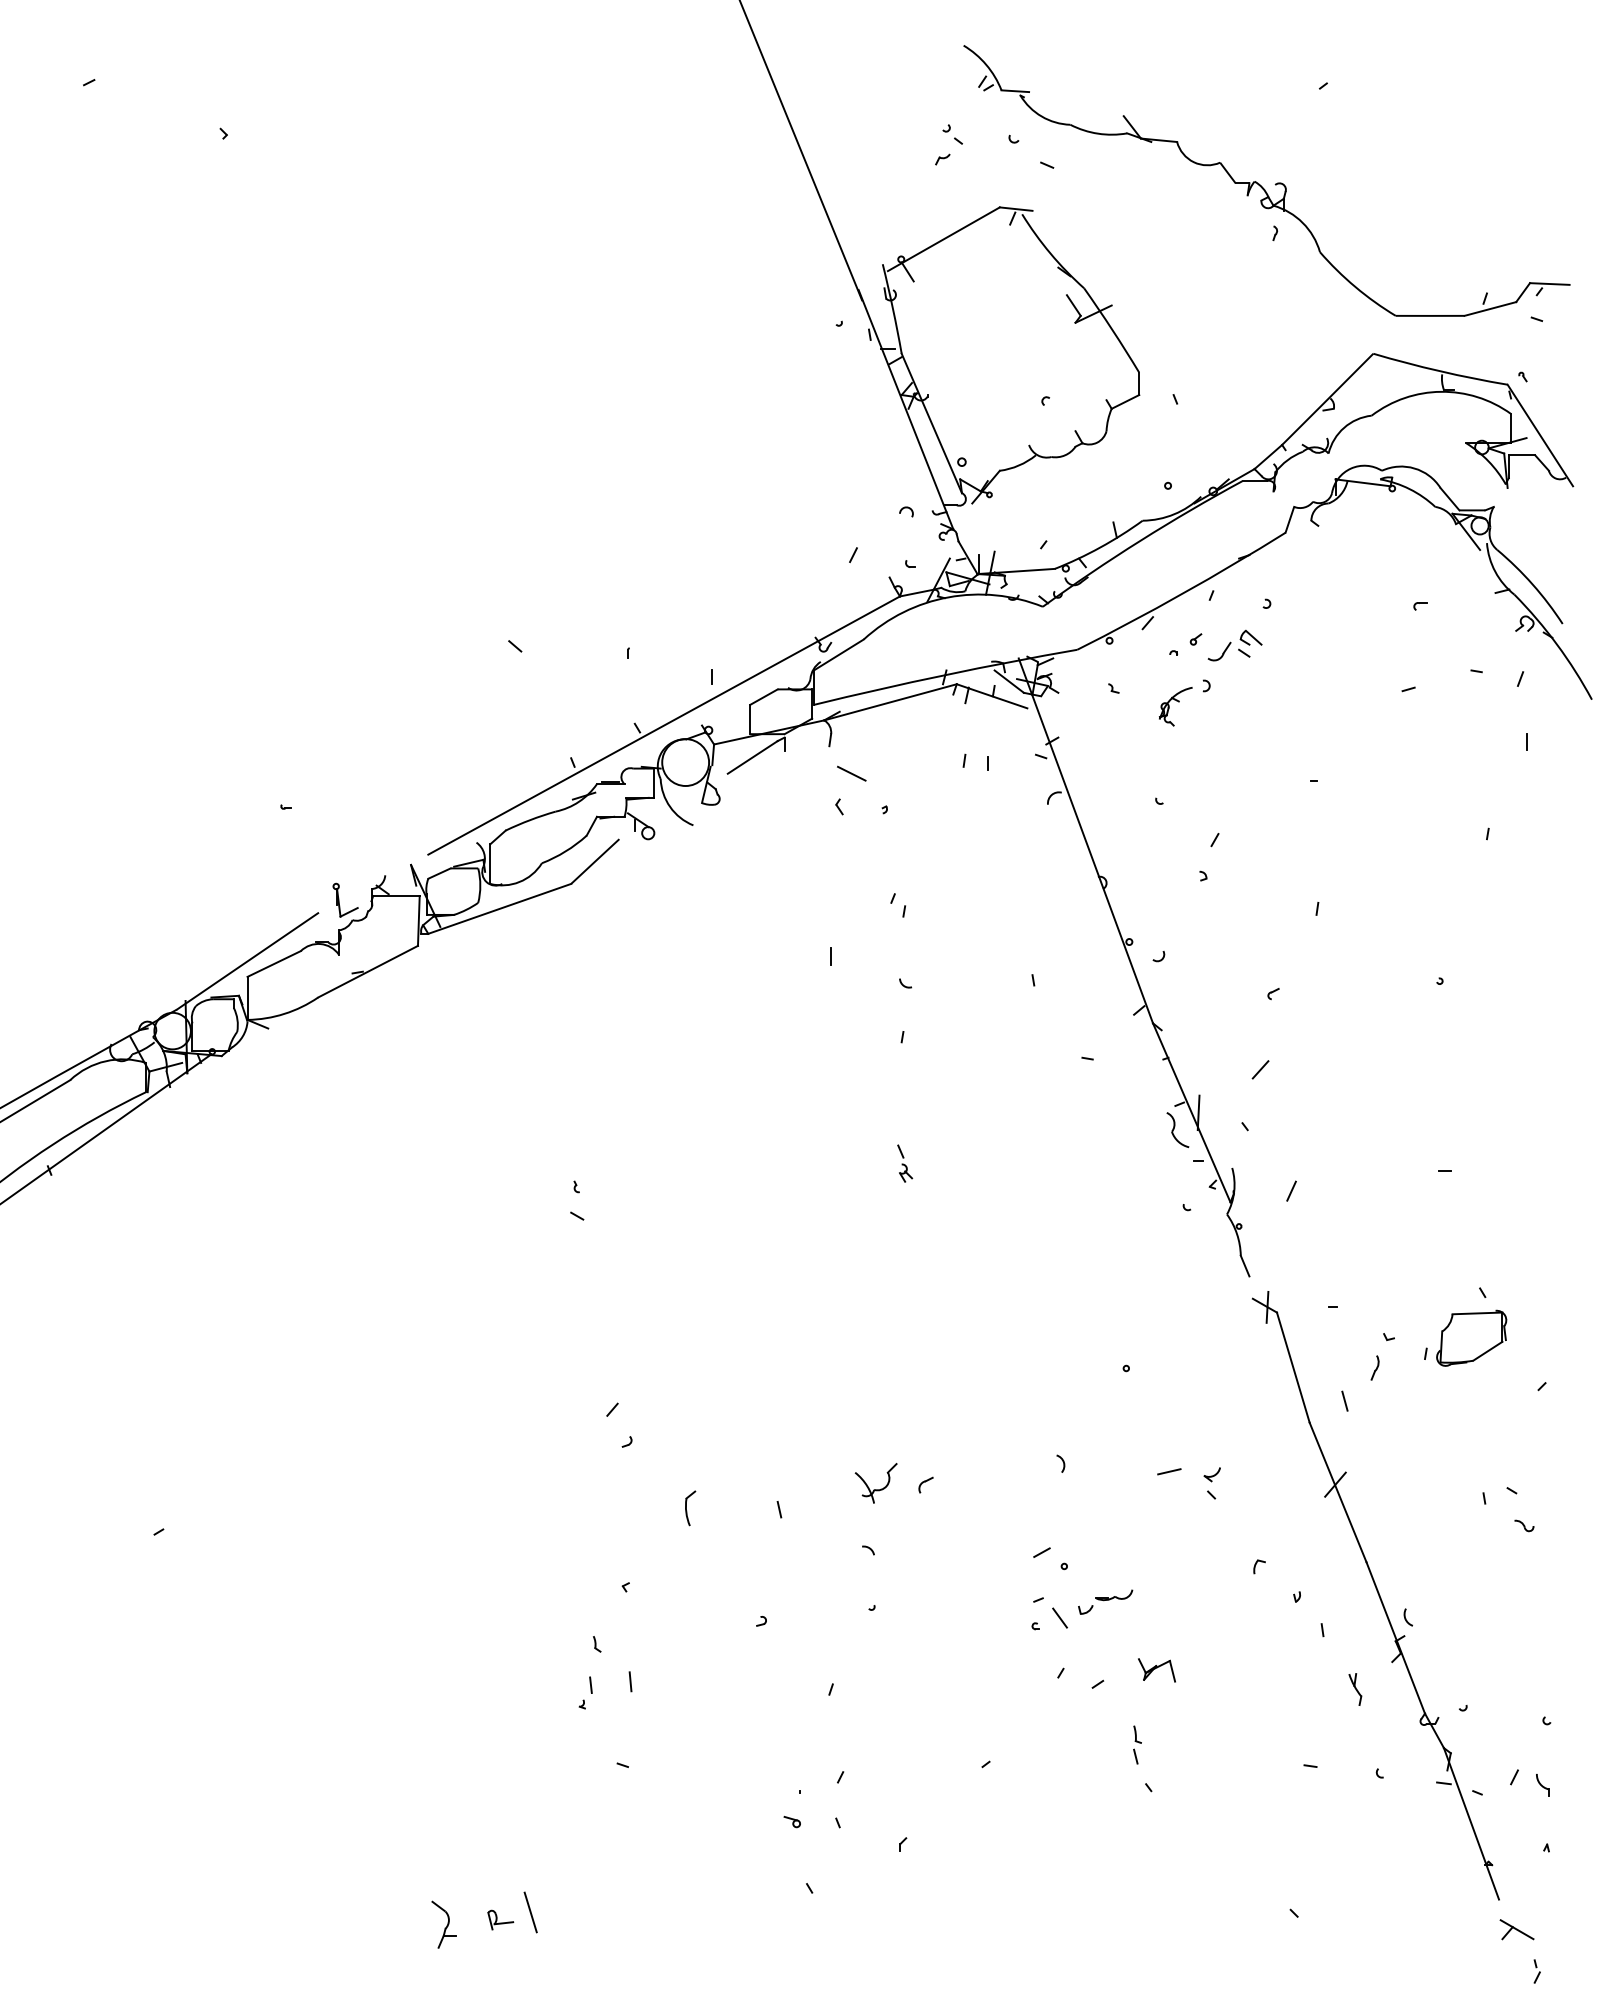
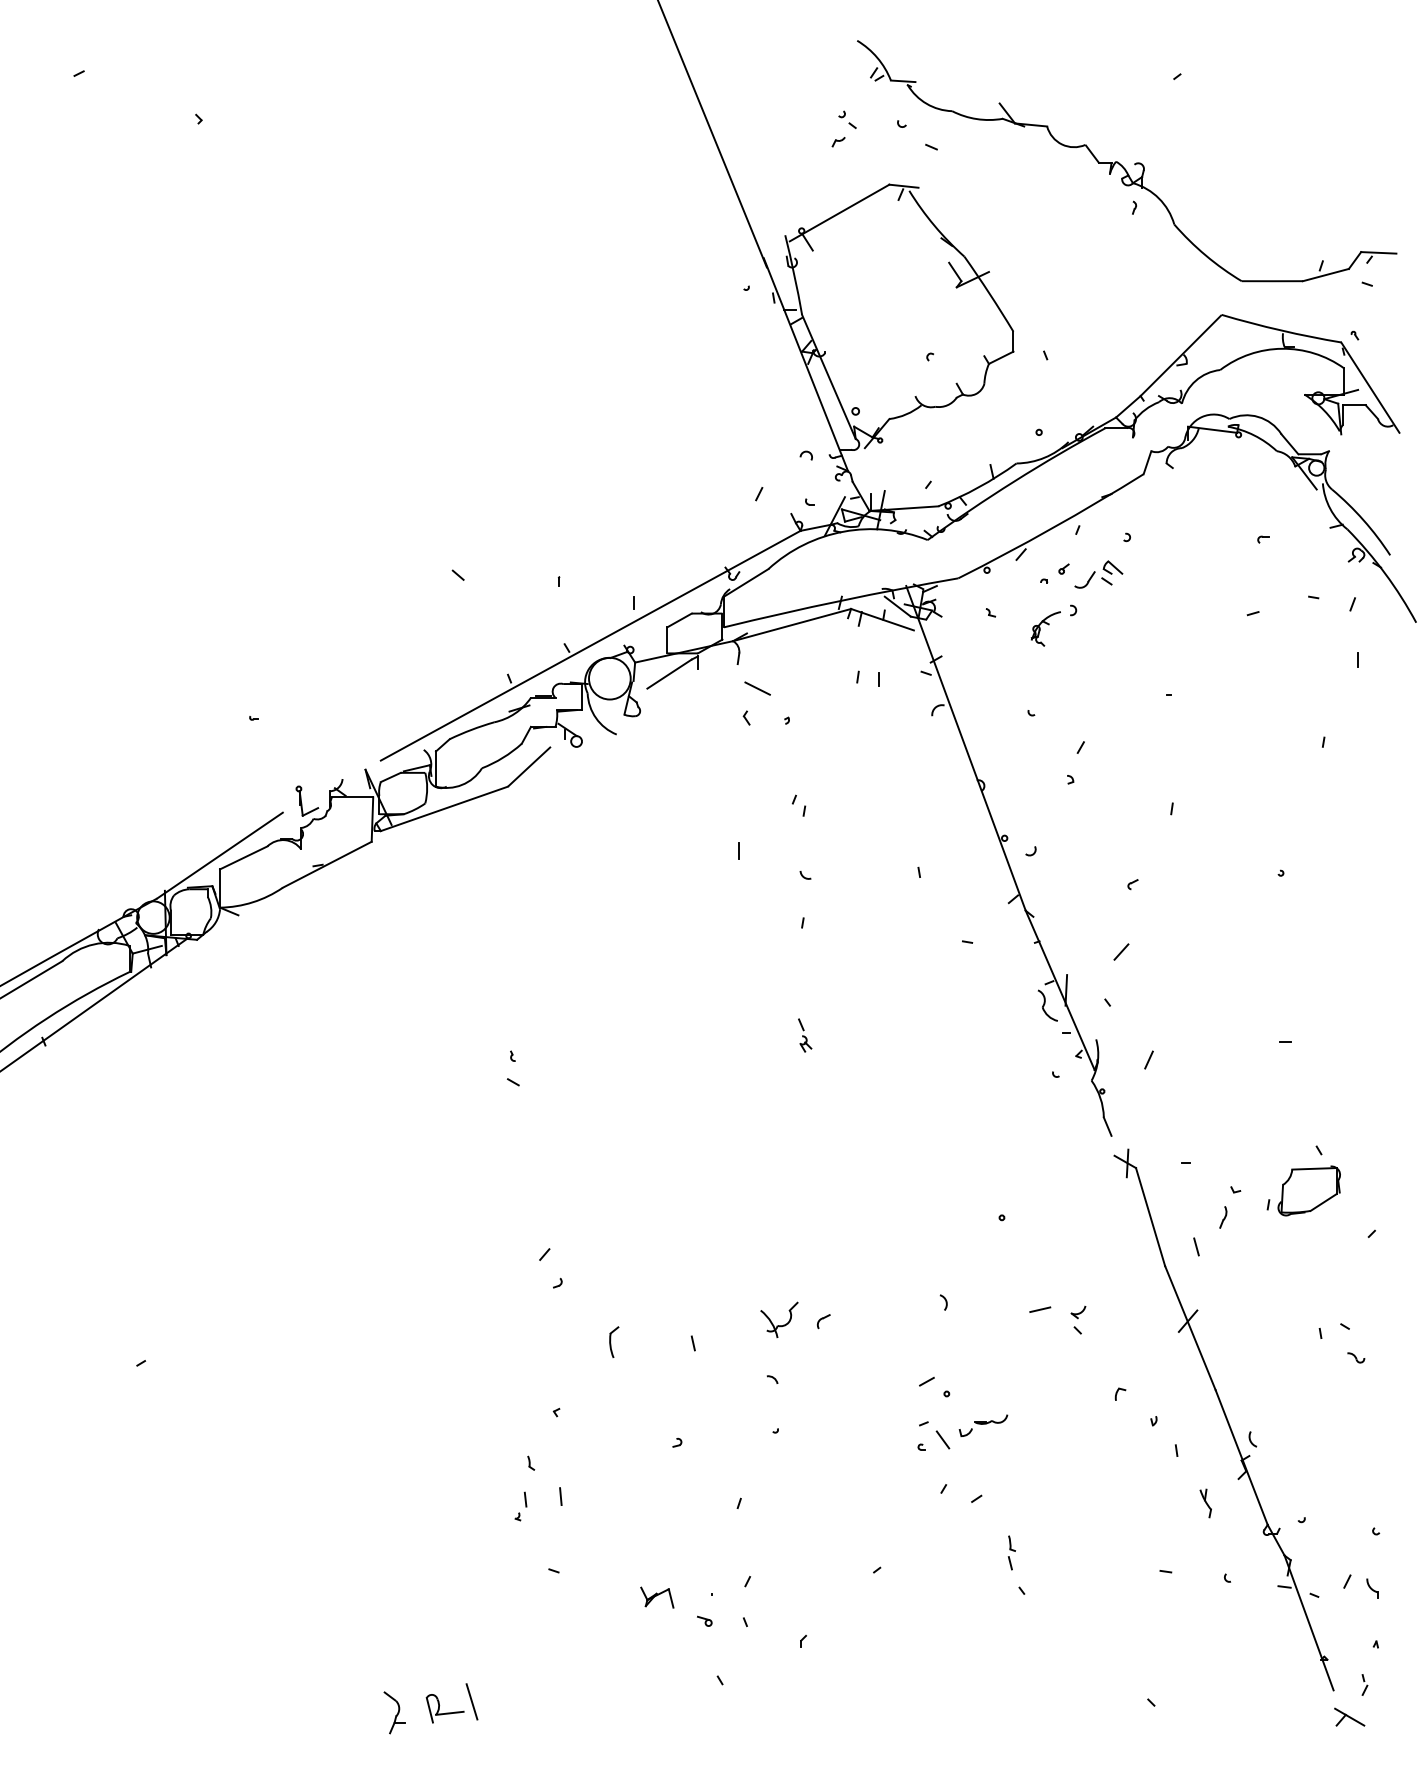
part: (1156, 1670) -> (656, 1597), moved
part: (500, 1919) -> (445, 1708), size x1.67
part: (1536, 1971) -> (1364, 1684), moved

